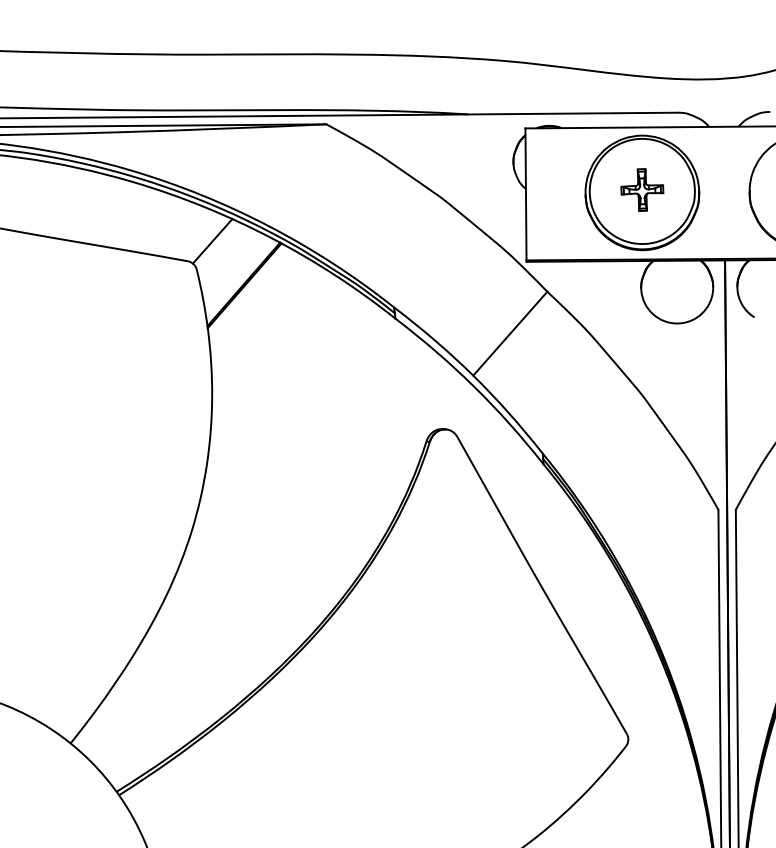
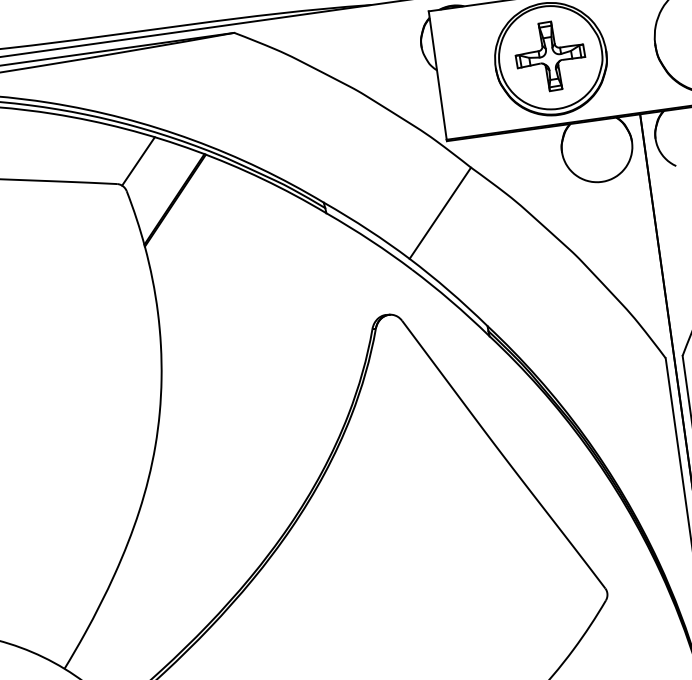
part: (642, 189) -> (550, 55), size x1.67

